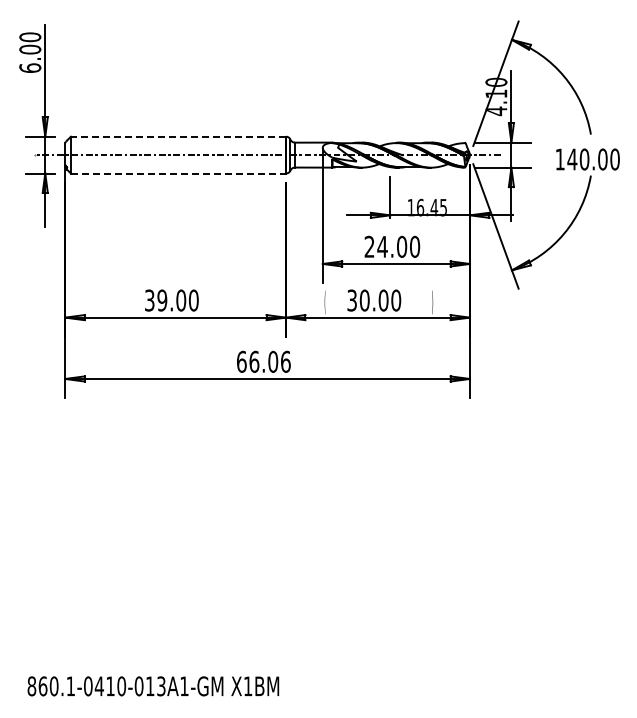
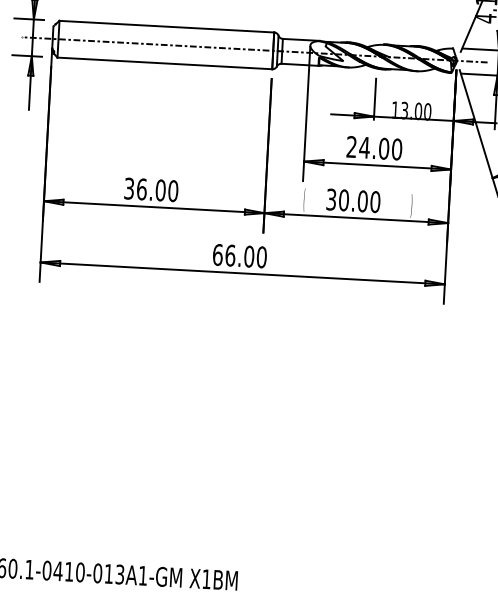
line: (178, 136) -> (166, 26), dashed -> solid
line: (178, 173) -> (164, 63), dashed -> solid
text: (432, 207) -> (416, 111), 16.45 -> 13.00
text: (162, 300) -> (142, 189), 39.00 -> 36.00
text: (285, 361) -> (261, 256), 66.06 -> 66.00

